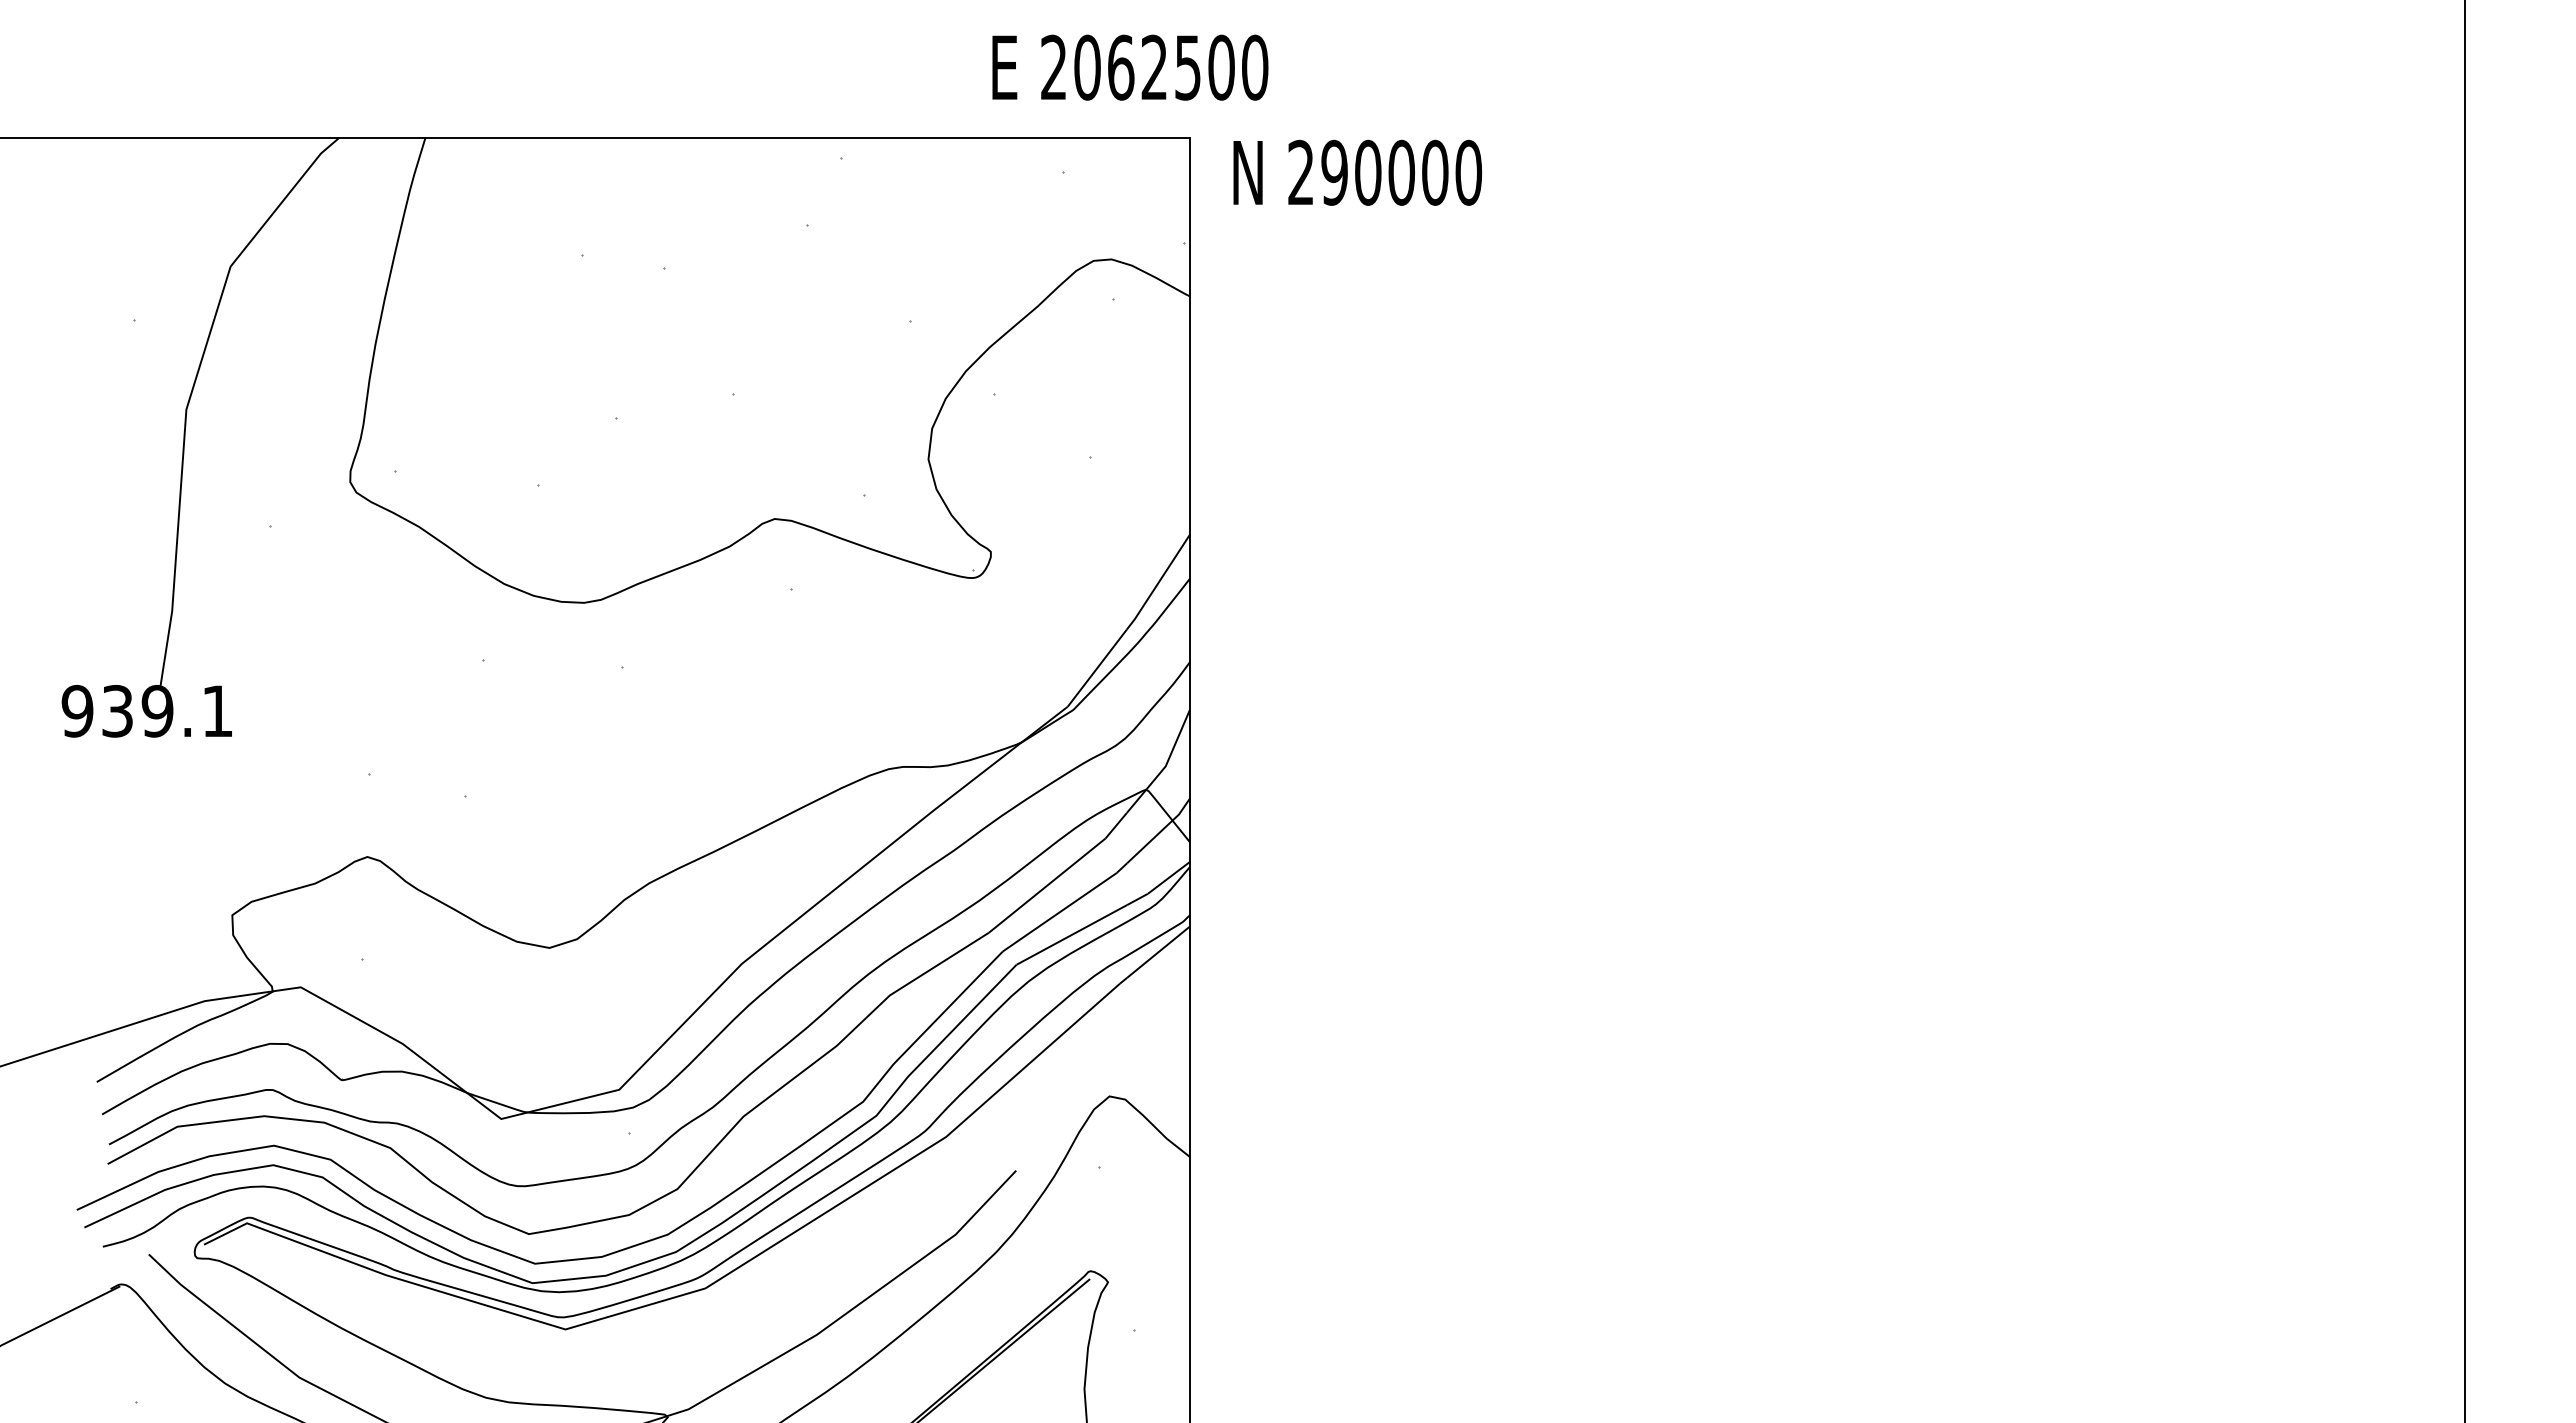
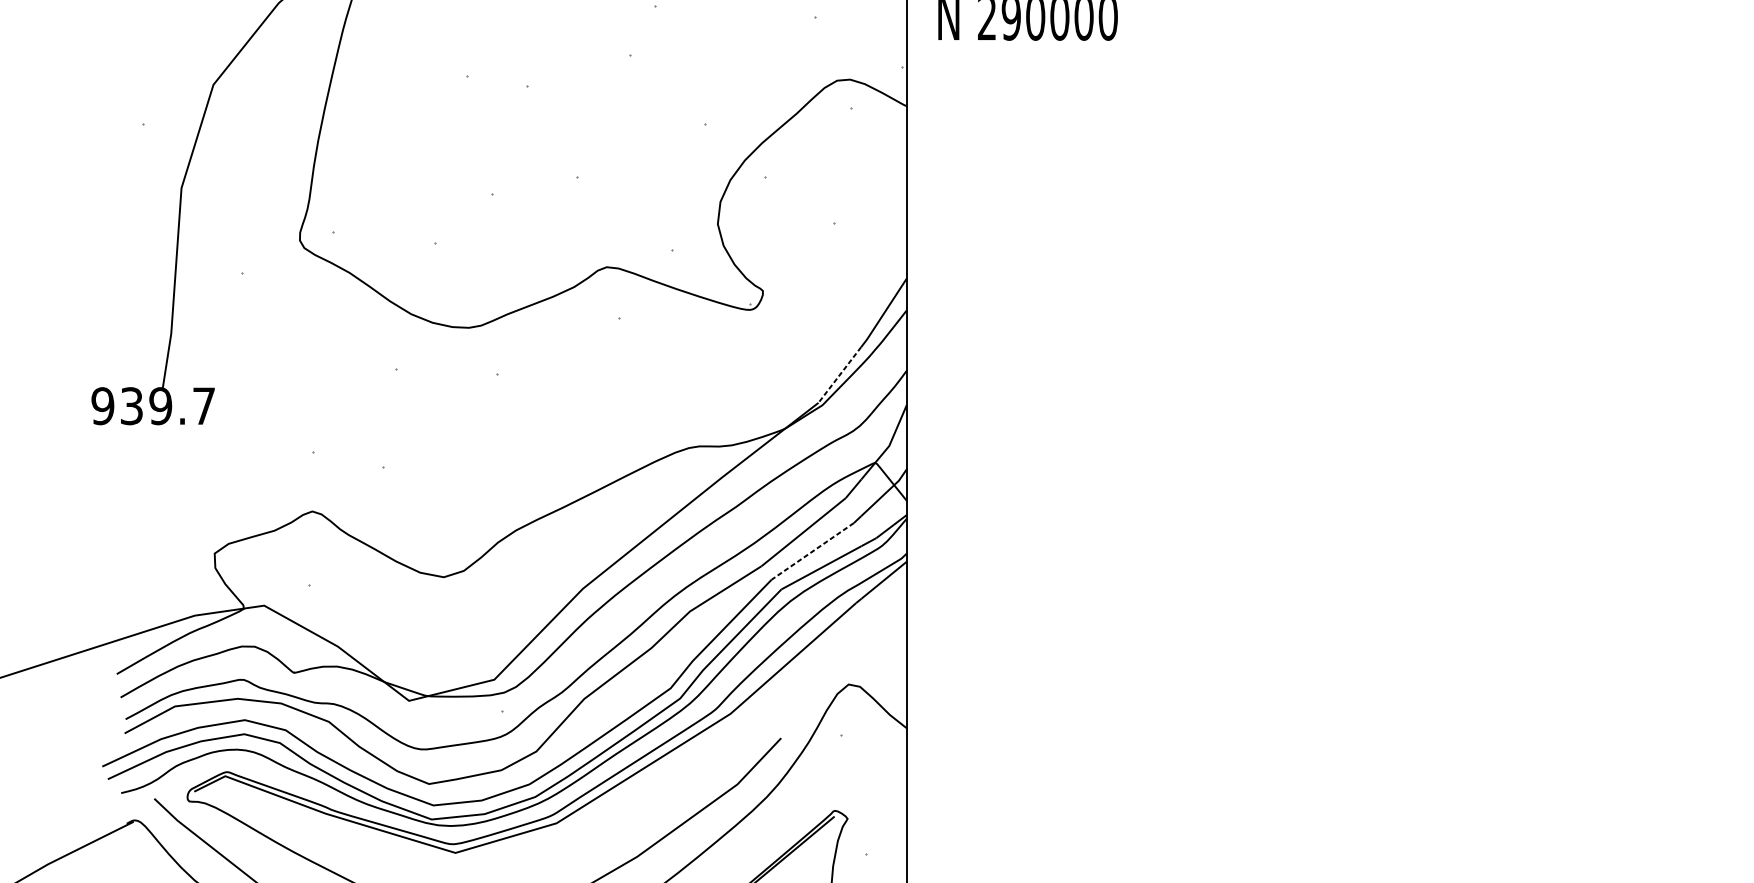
line: (1097, 668) -> (839, 375), solid -> dashed
text: (217, 710) -> (204, 405), 939.1 -> 939.7
line: (1059, 912) -> (812, 551), solid -> dashed

